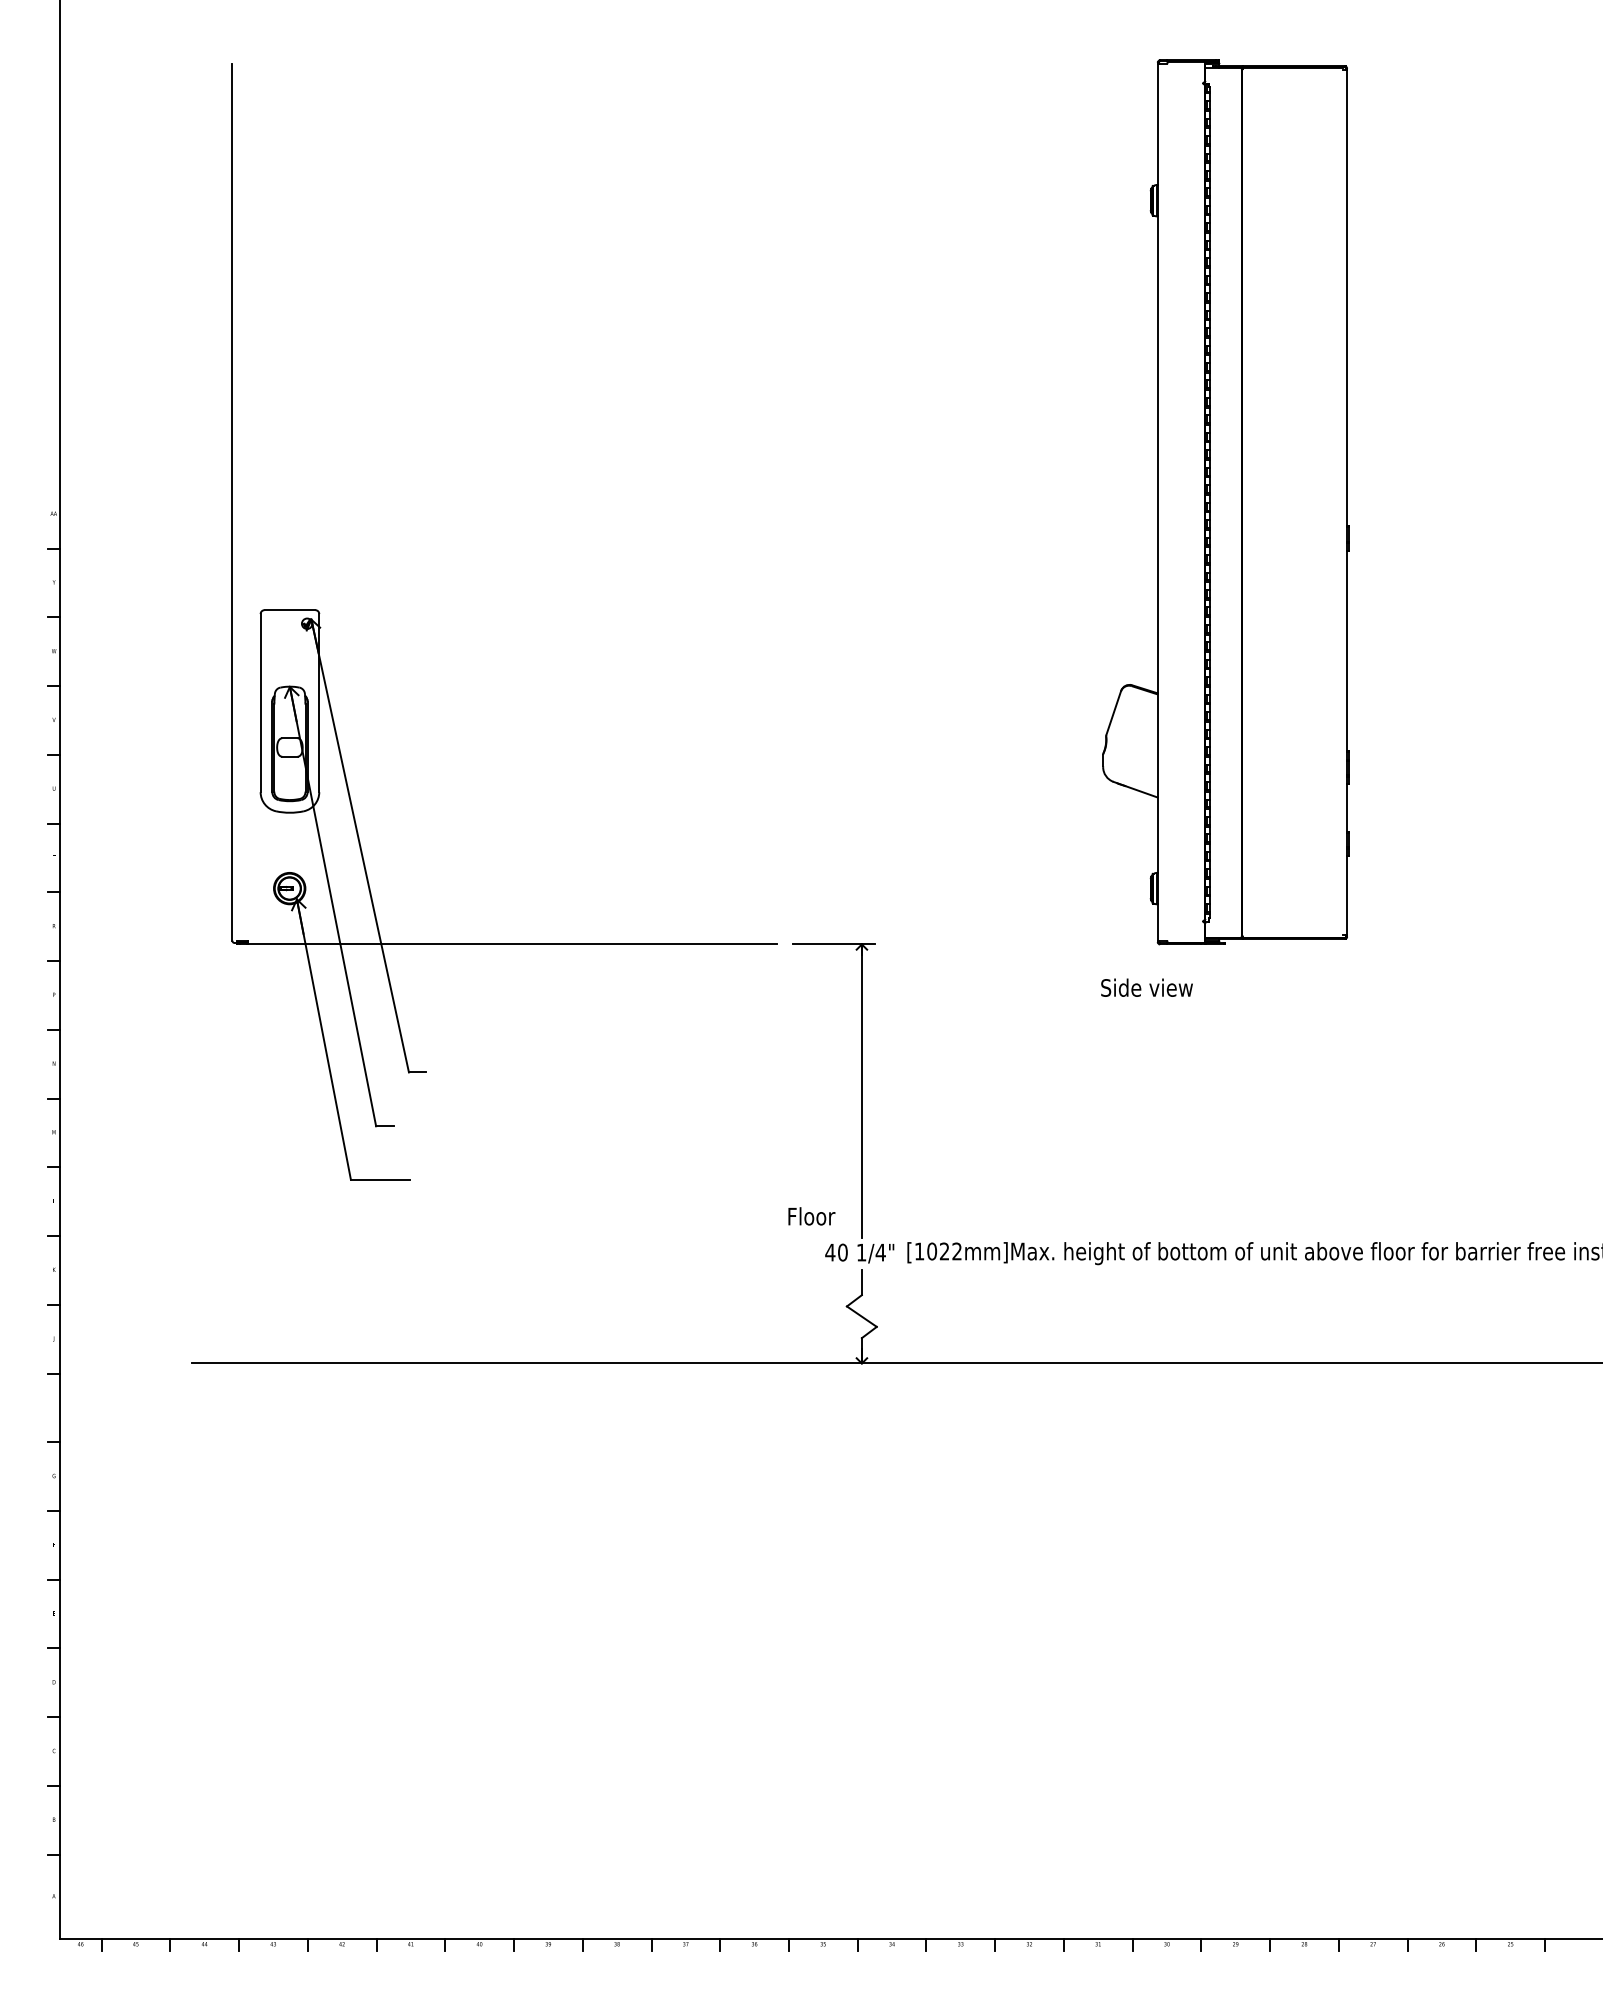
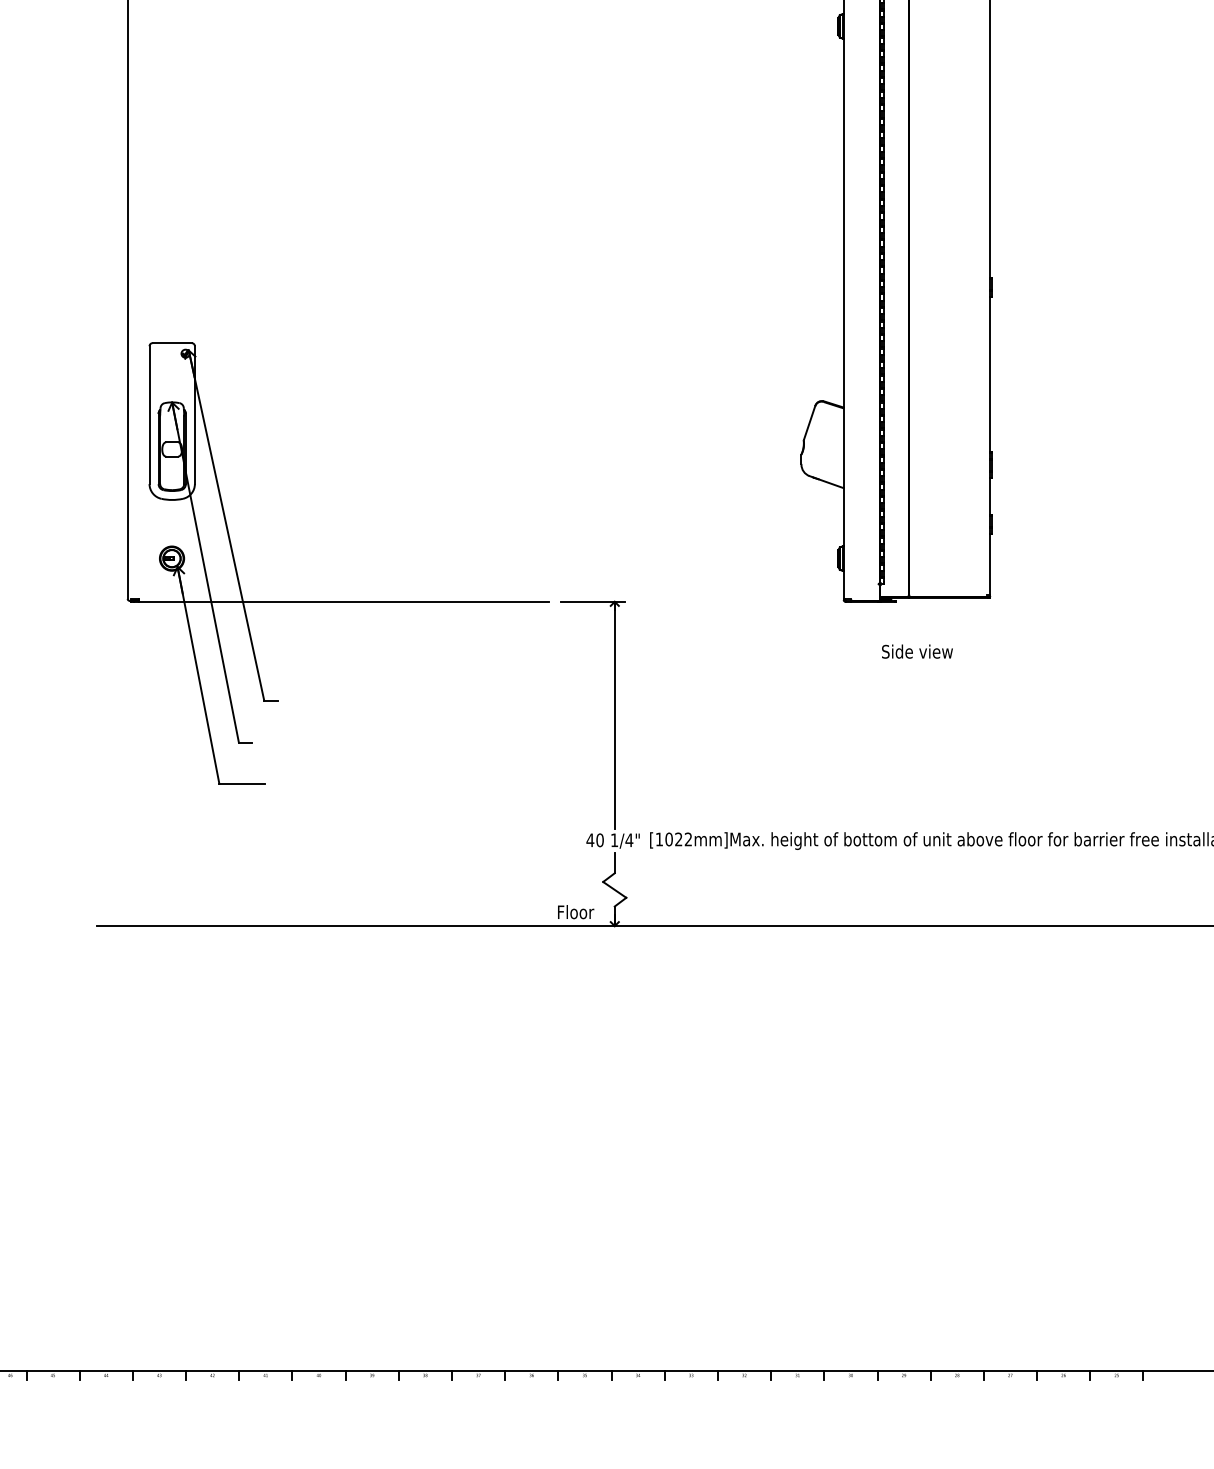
text: (1146, 987) -> (917, 651), moved
text: (811, 1216) -> (575, 912), moved

